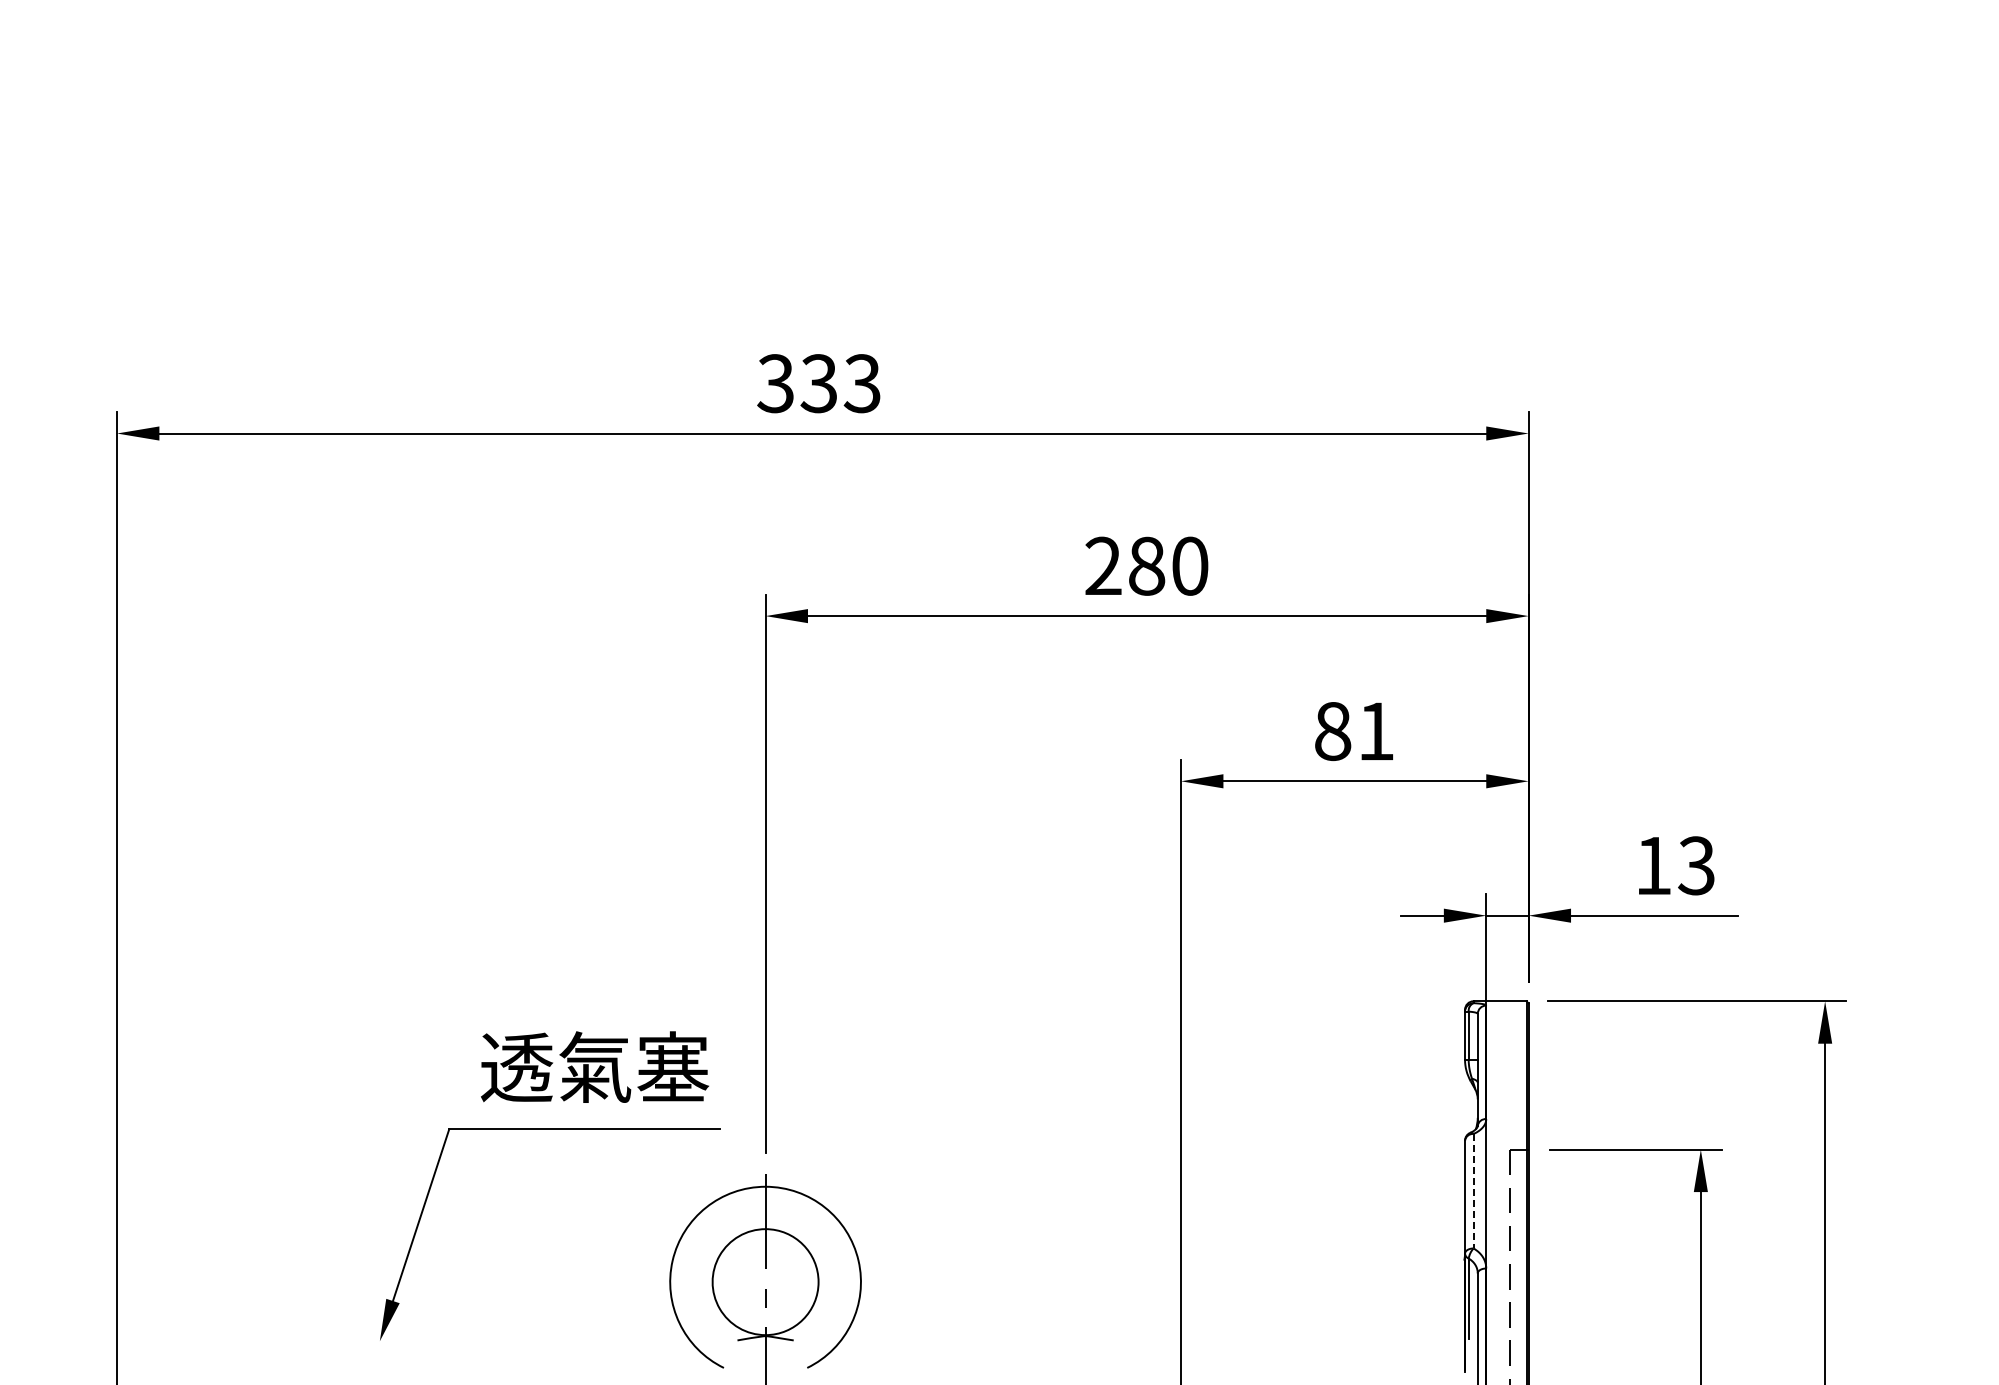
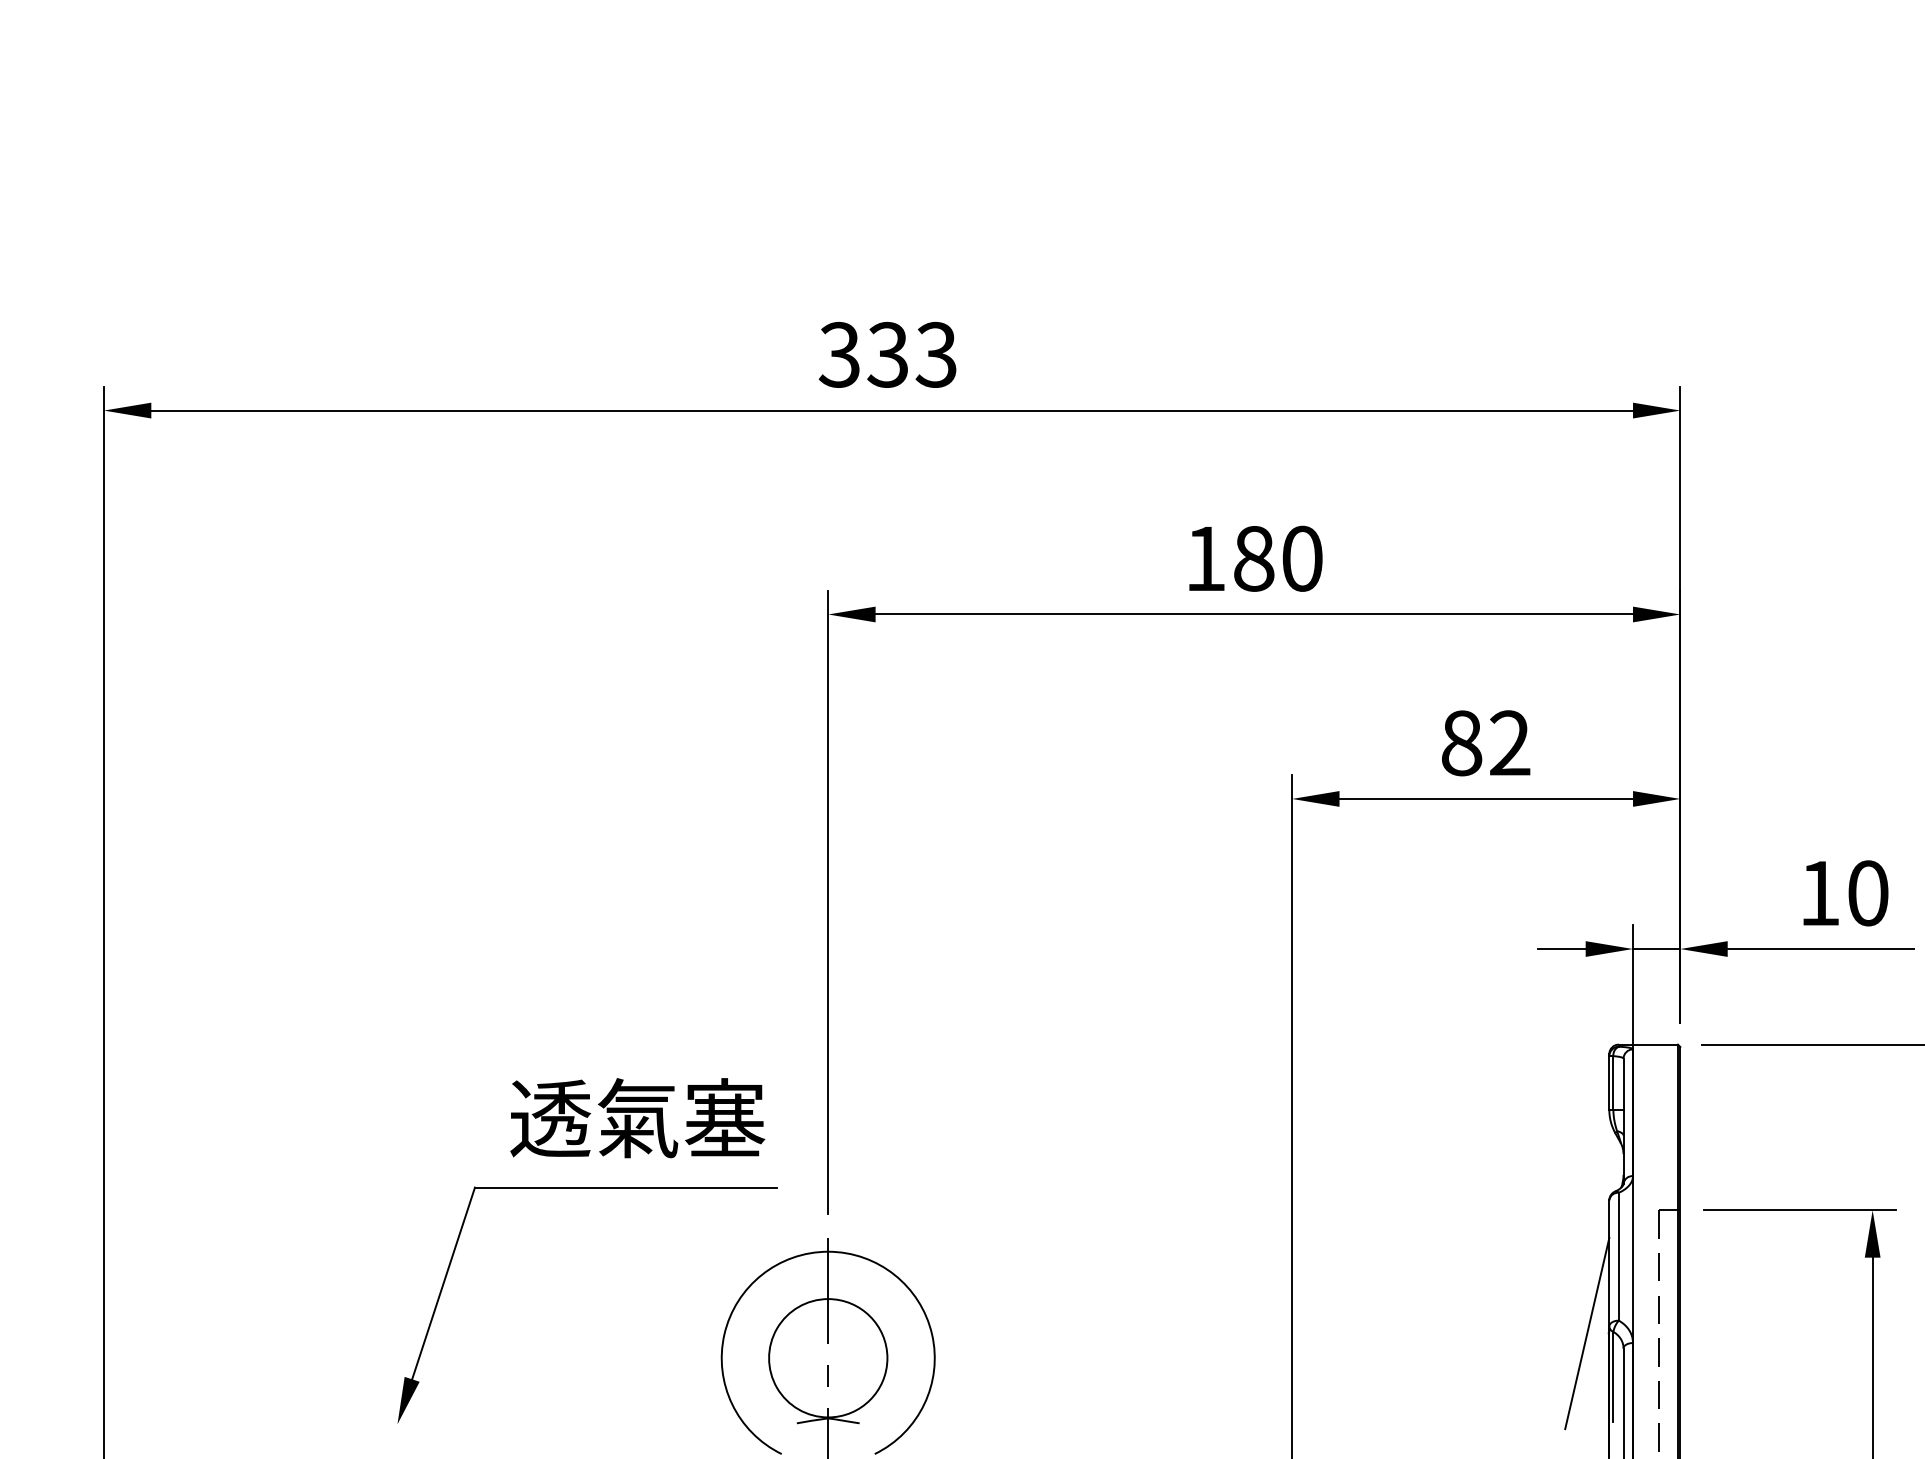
text: (1103, 565) -> (1205, 557), 280 -> 180
text: (1376, 730) -> (1510, 742), 81 -> 82
text: (1696, 865) -> (1867, 892), 13 -> 10
line: (1473, 1191) -> (1618, 1257), dashed -> solid
line: (1445, 1259) -> (1587, 1332), added

